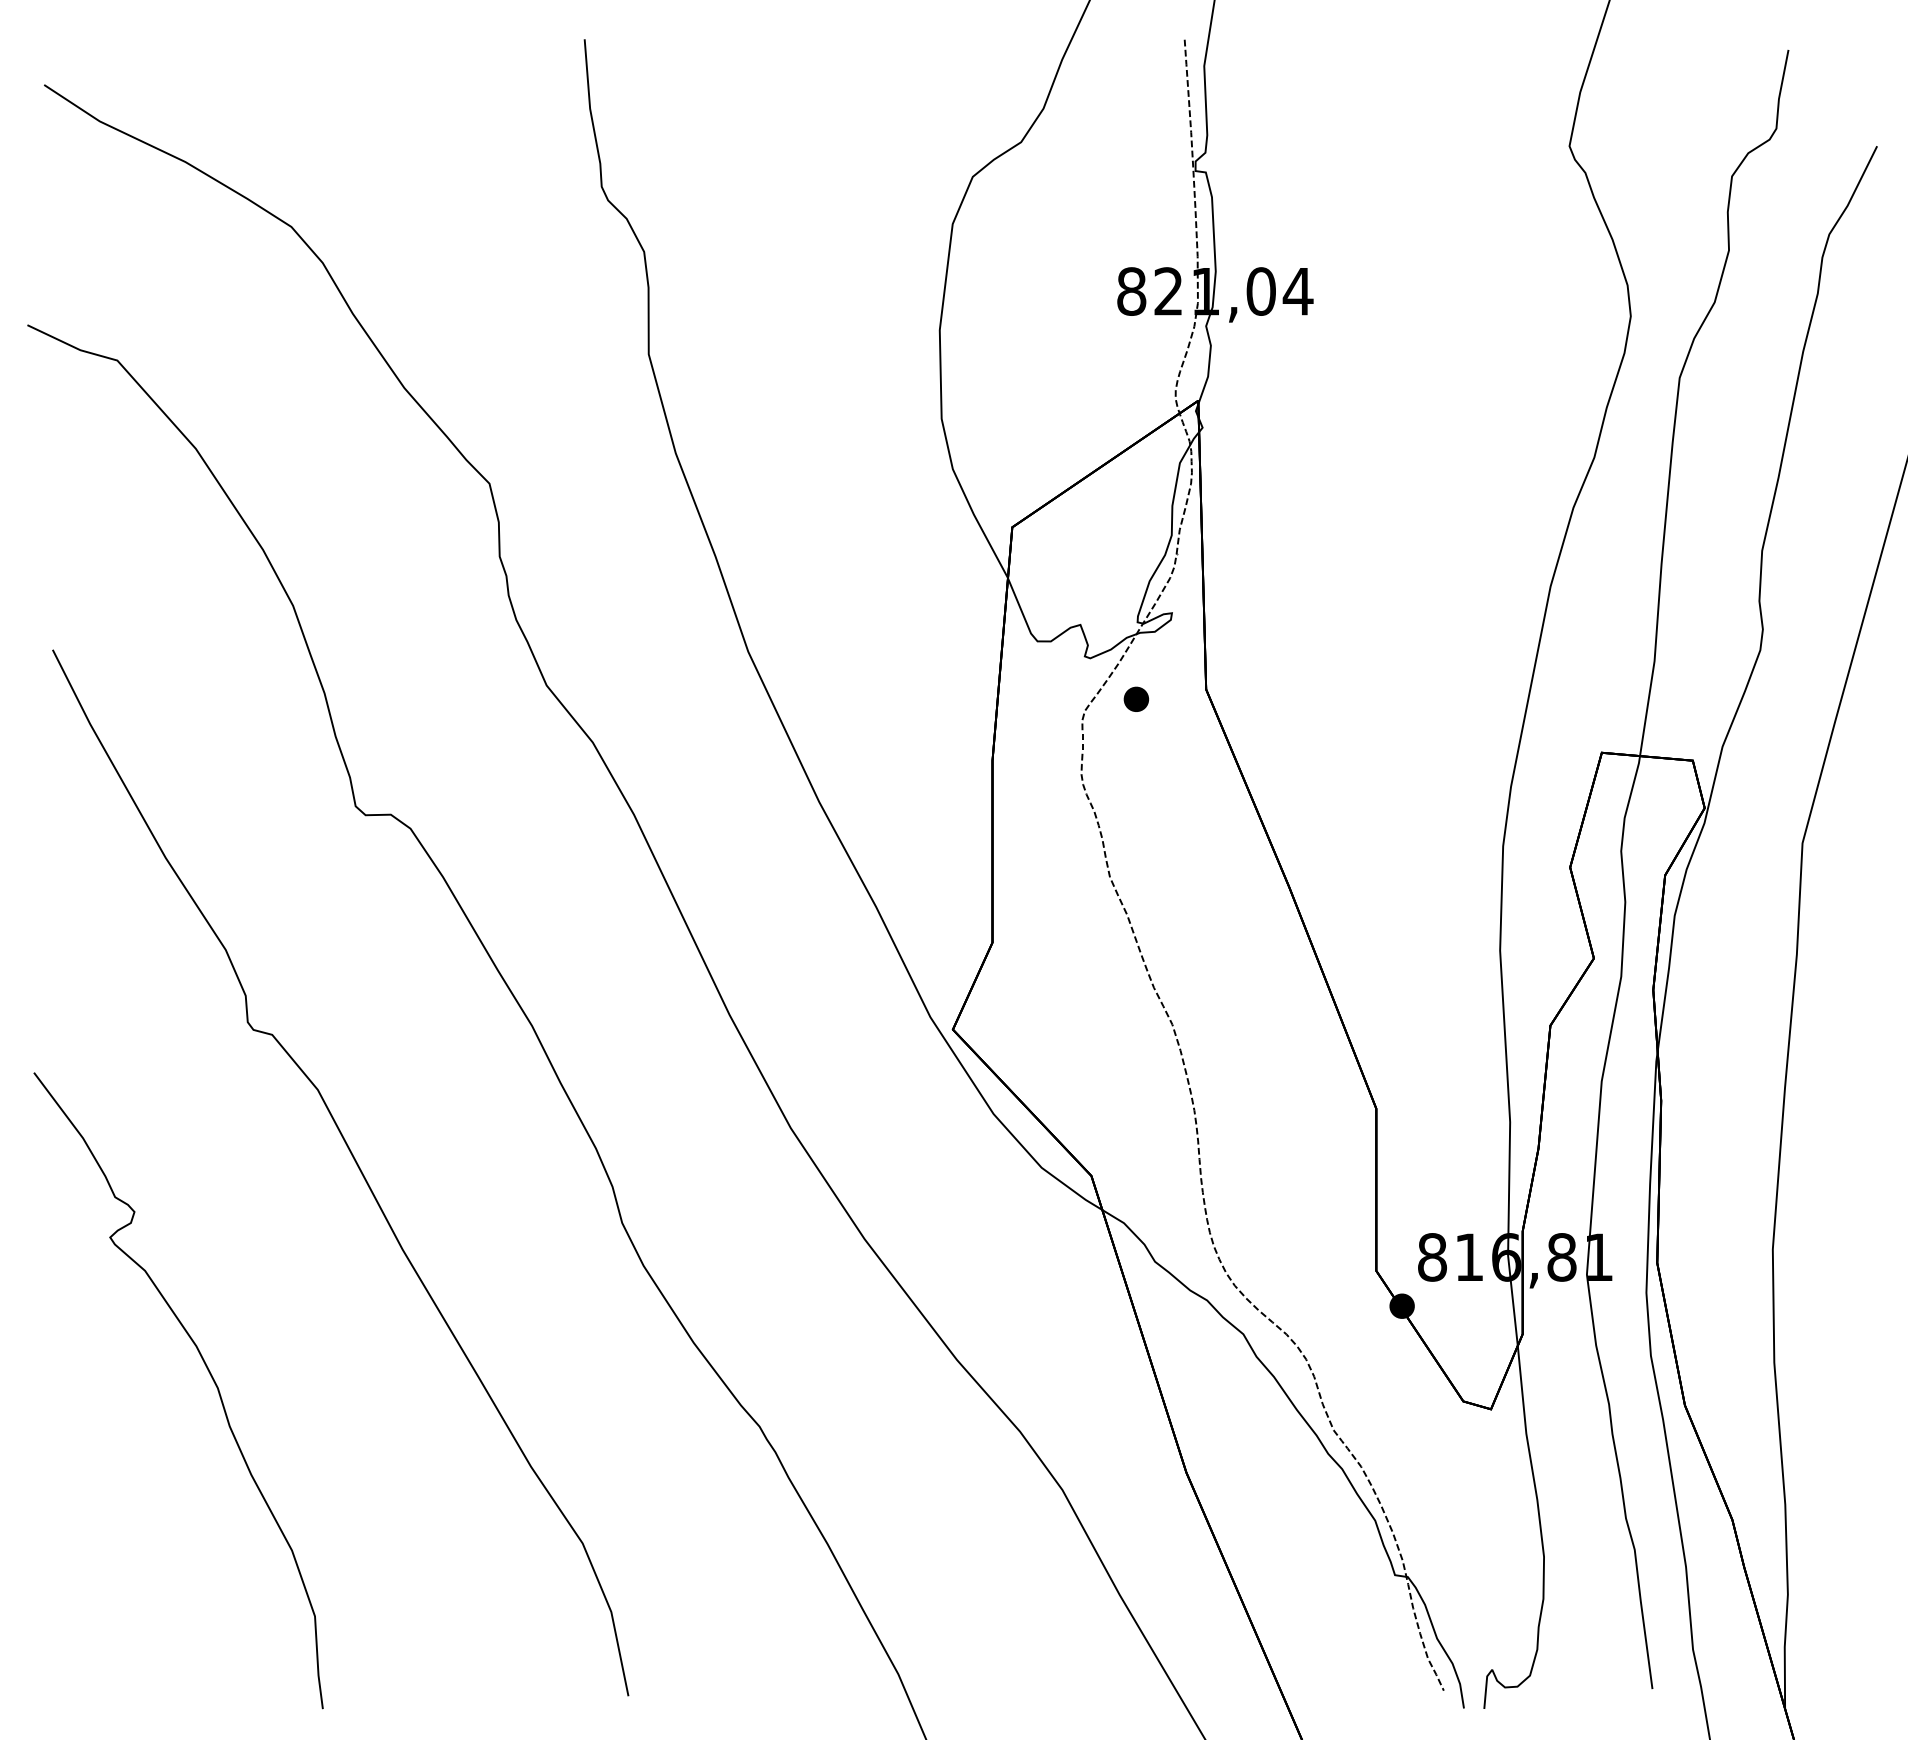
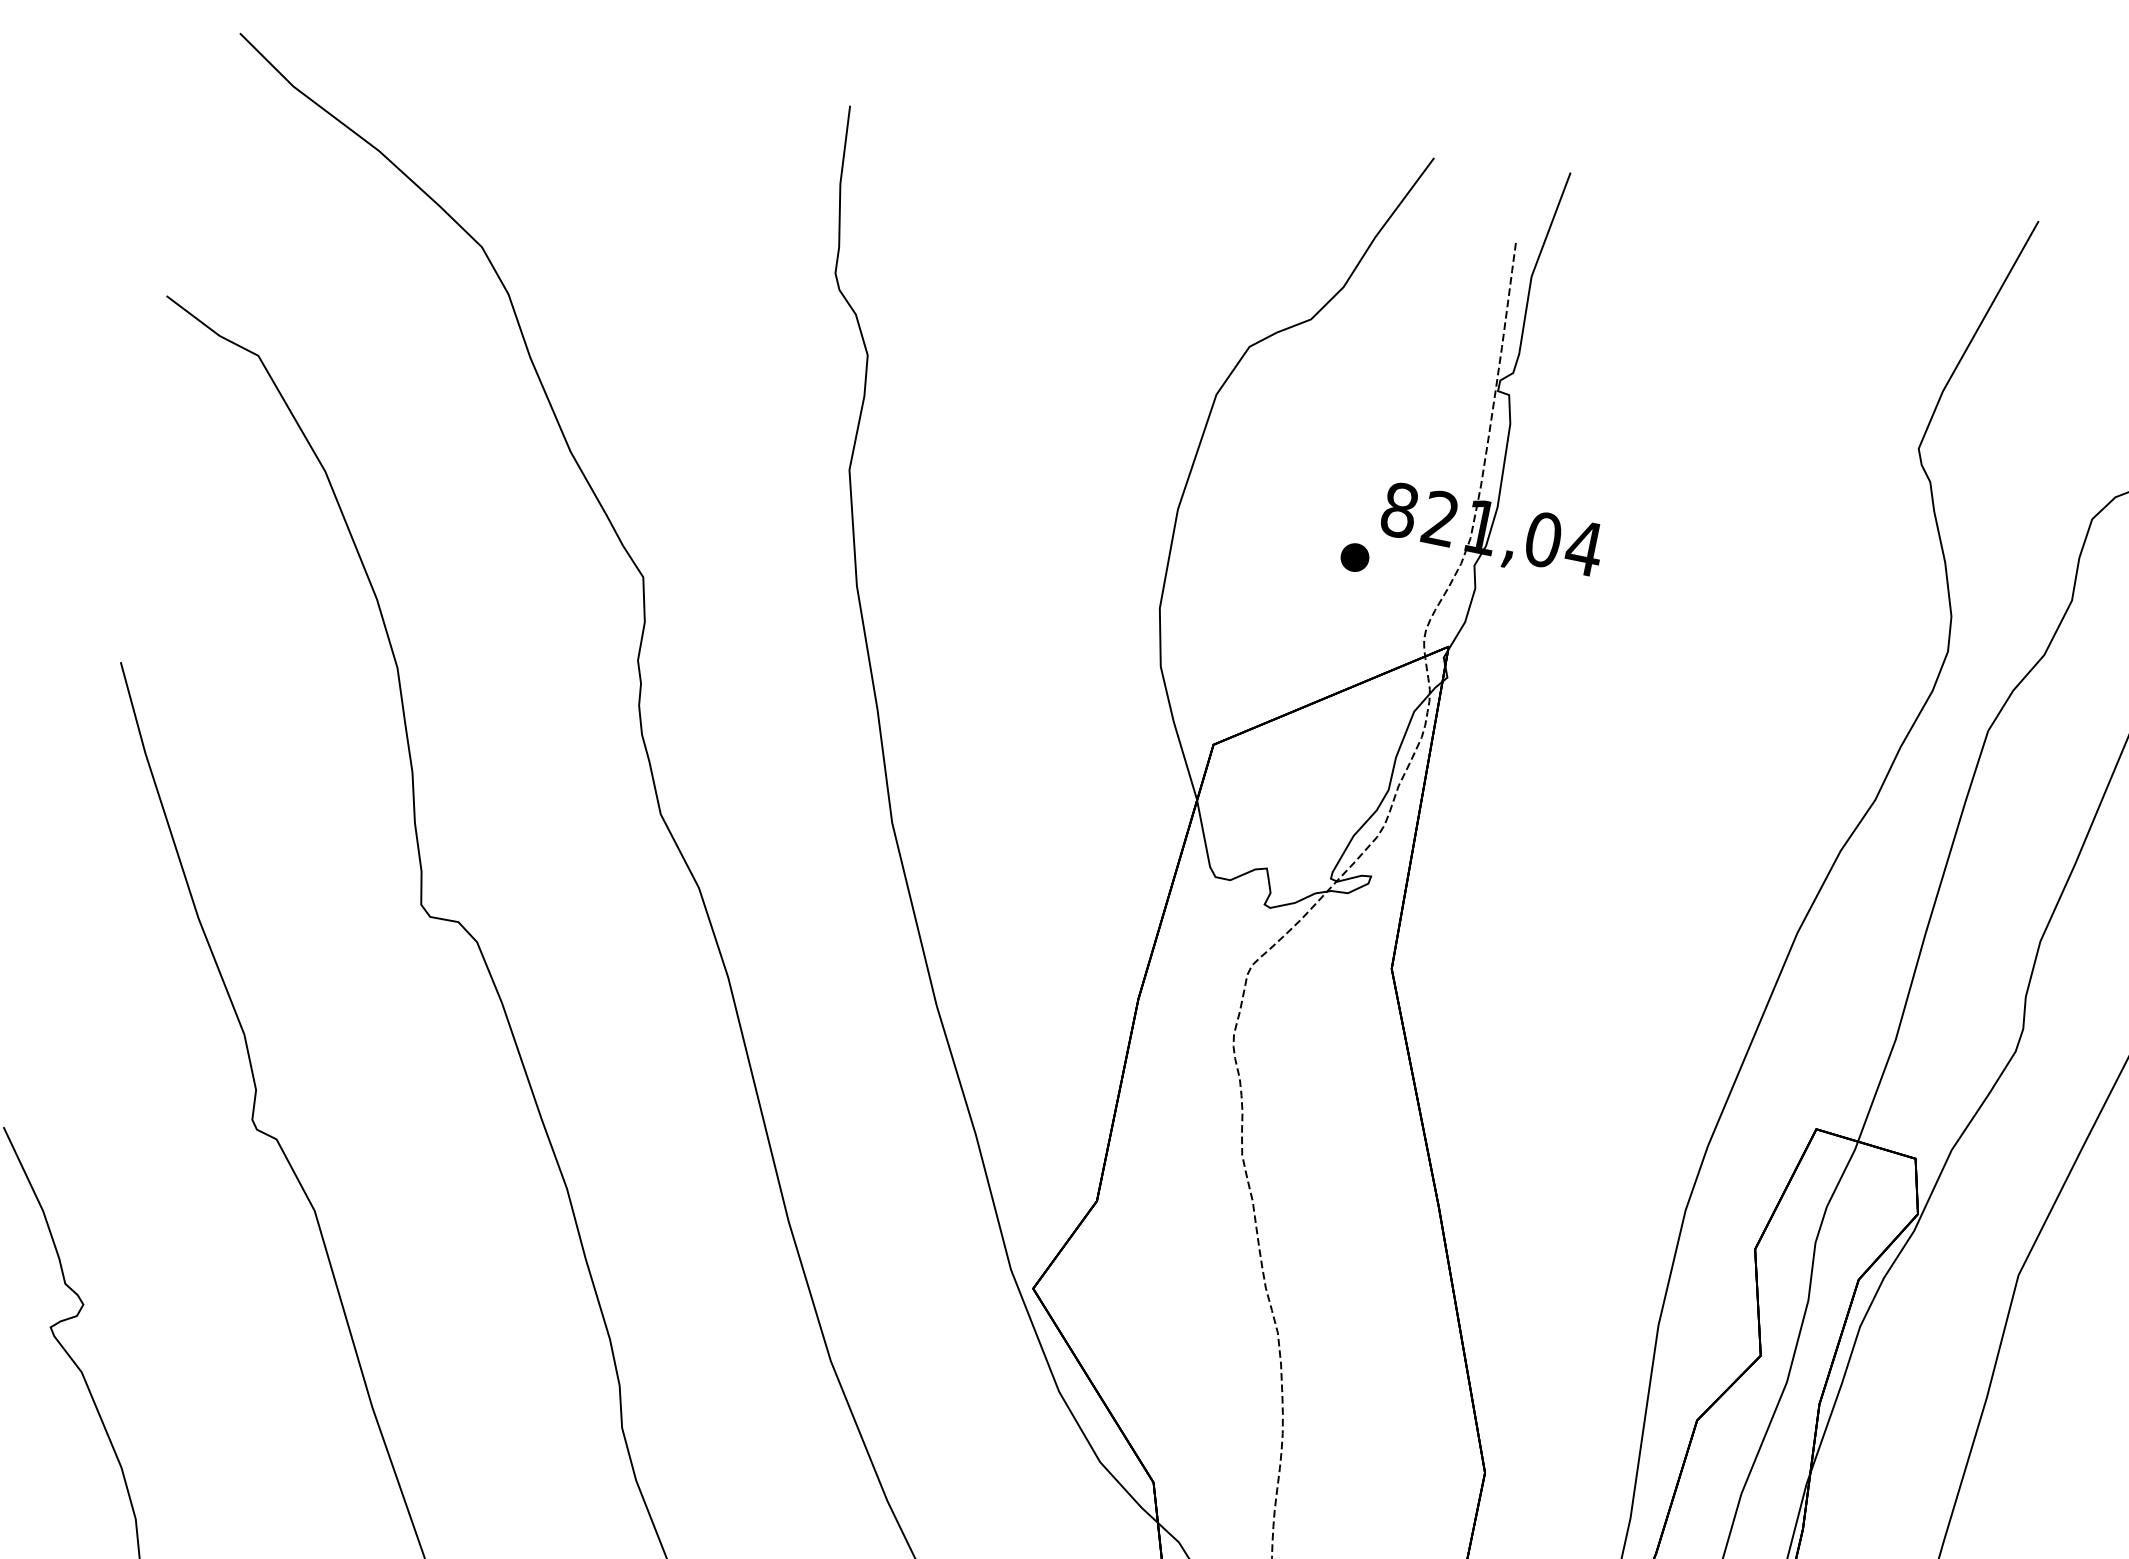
part: (1136, 698) -> (1355, 556), moved

